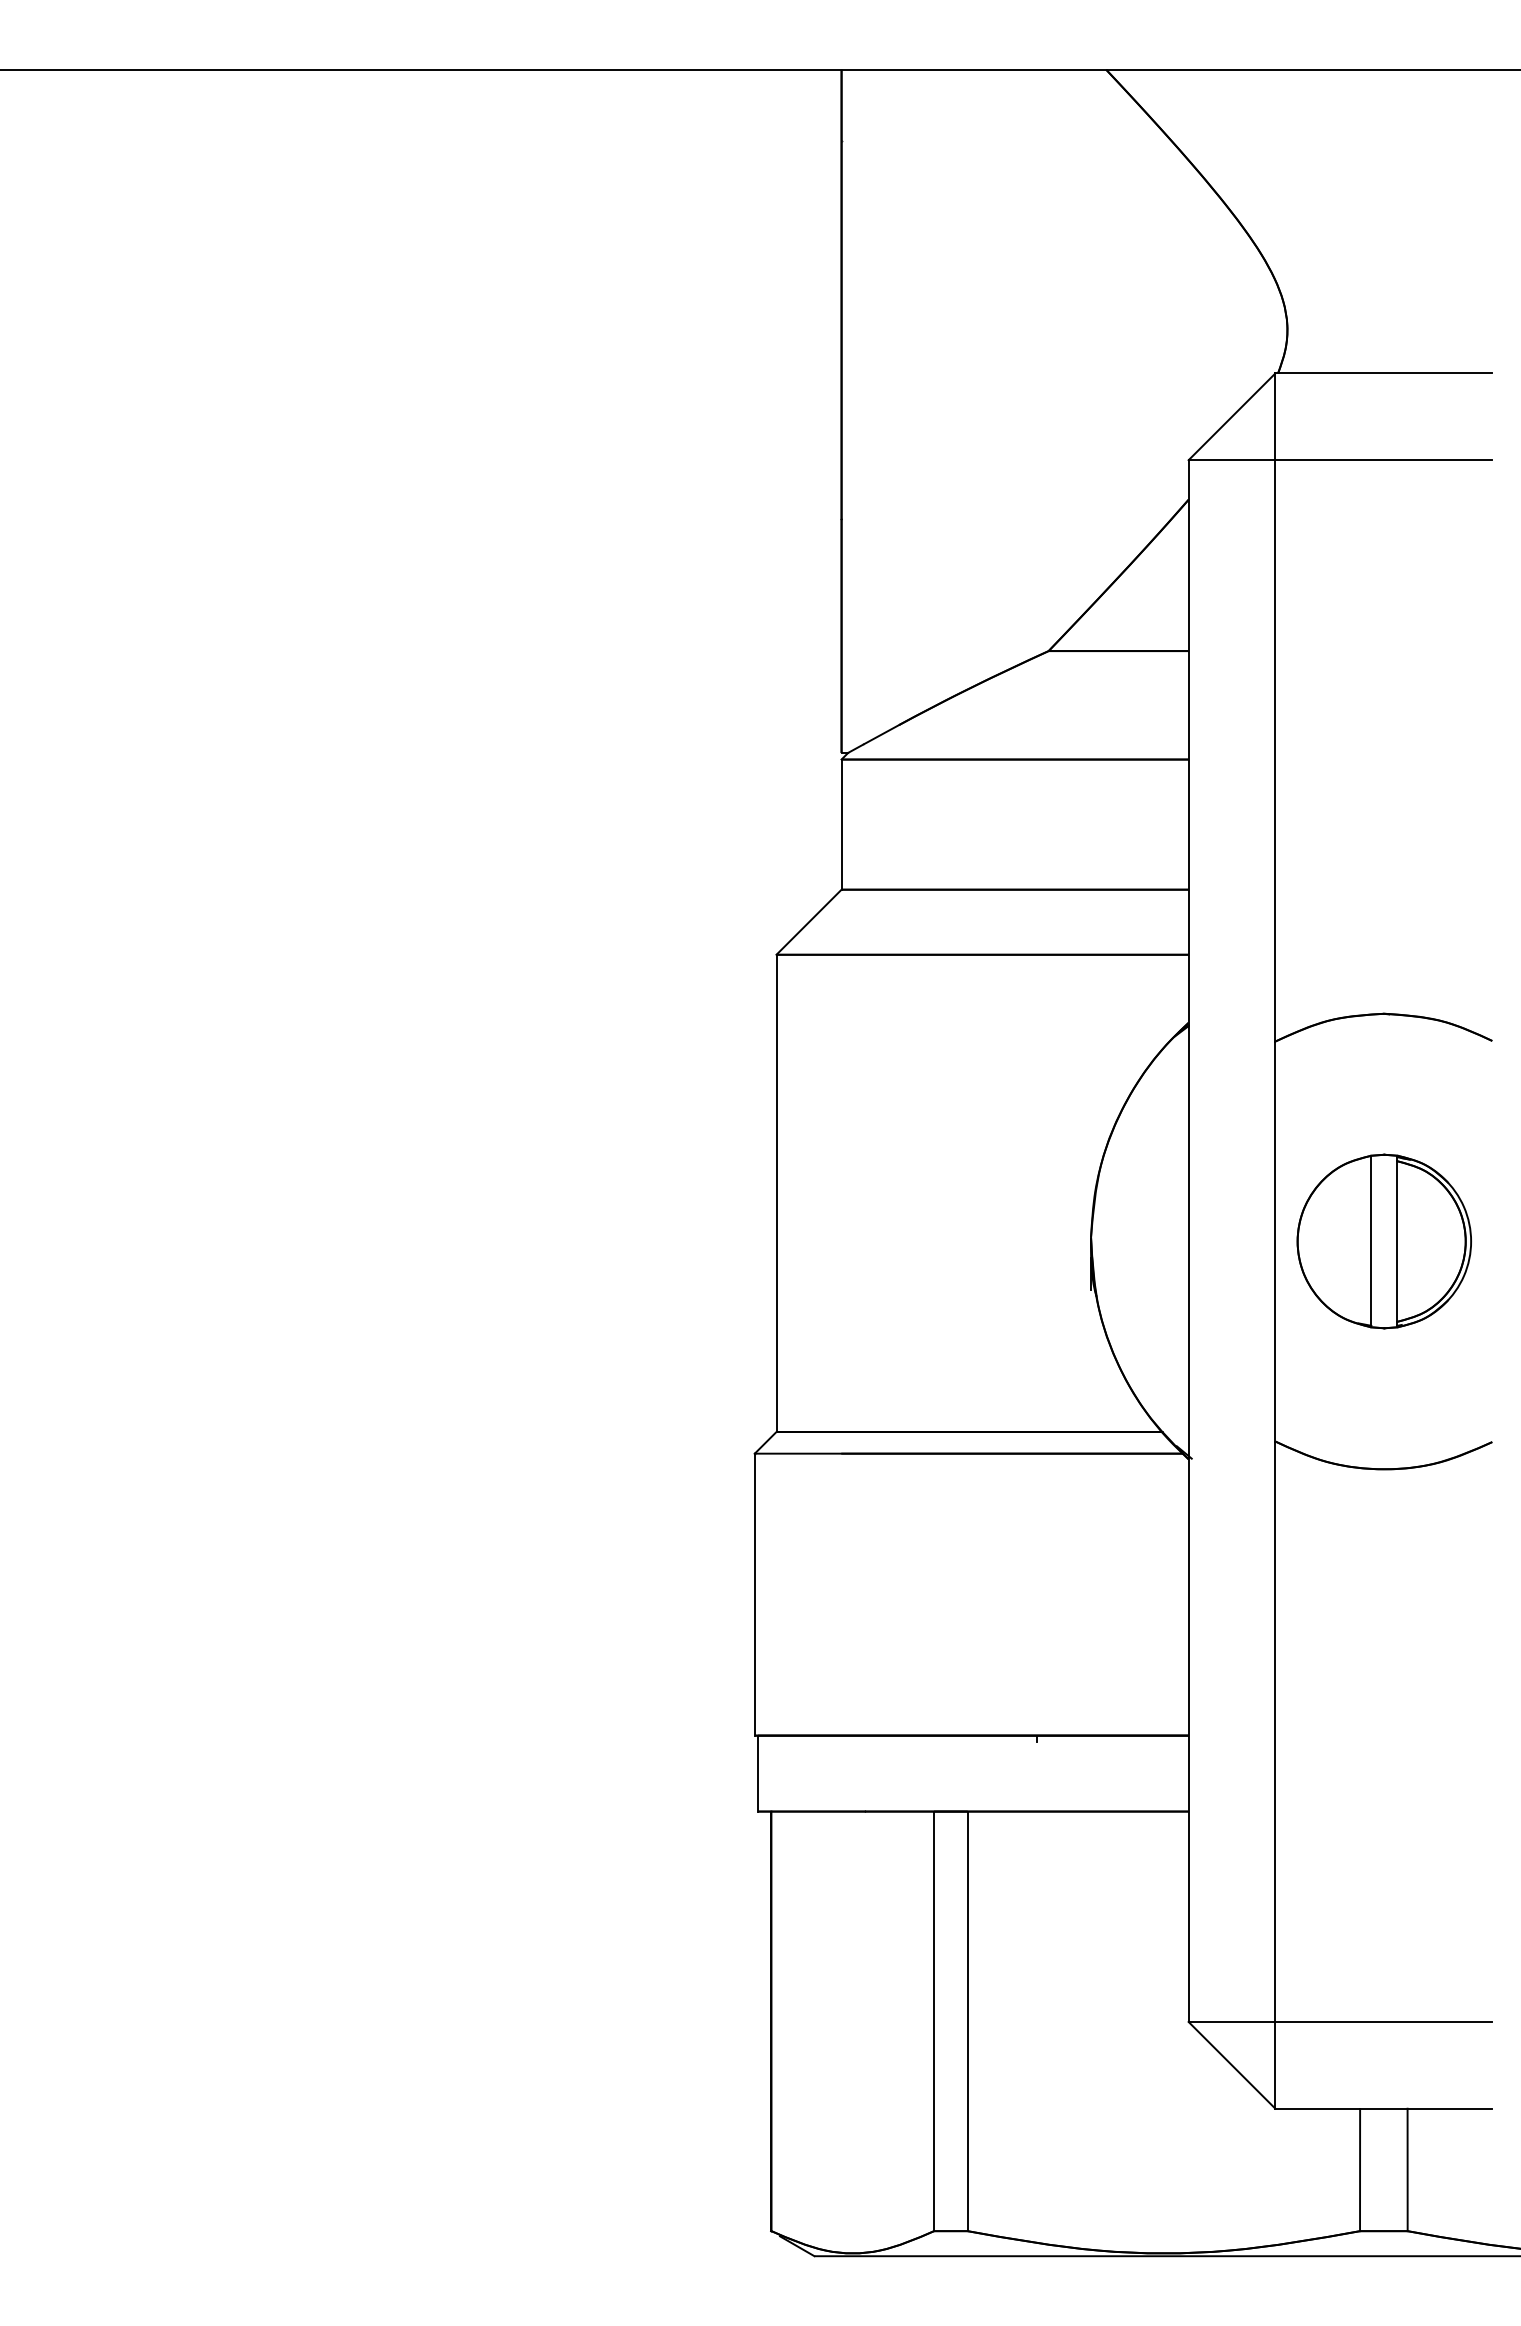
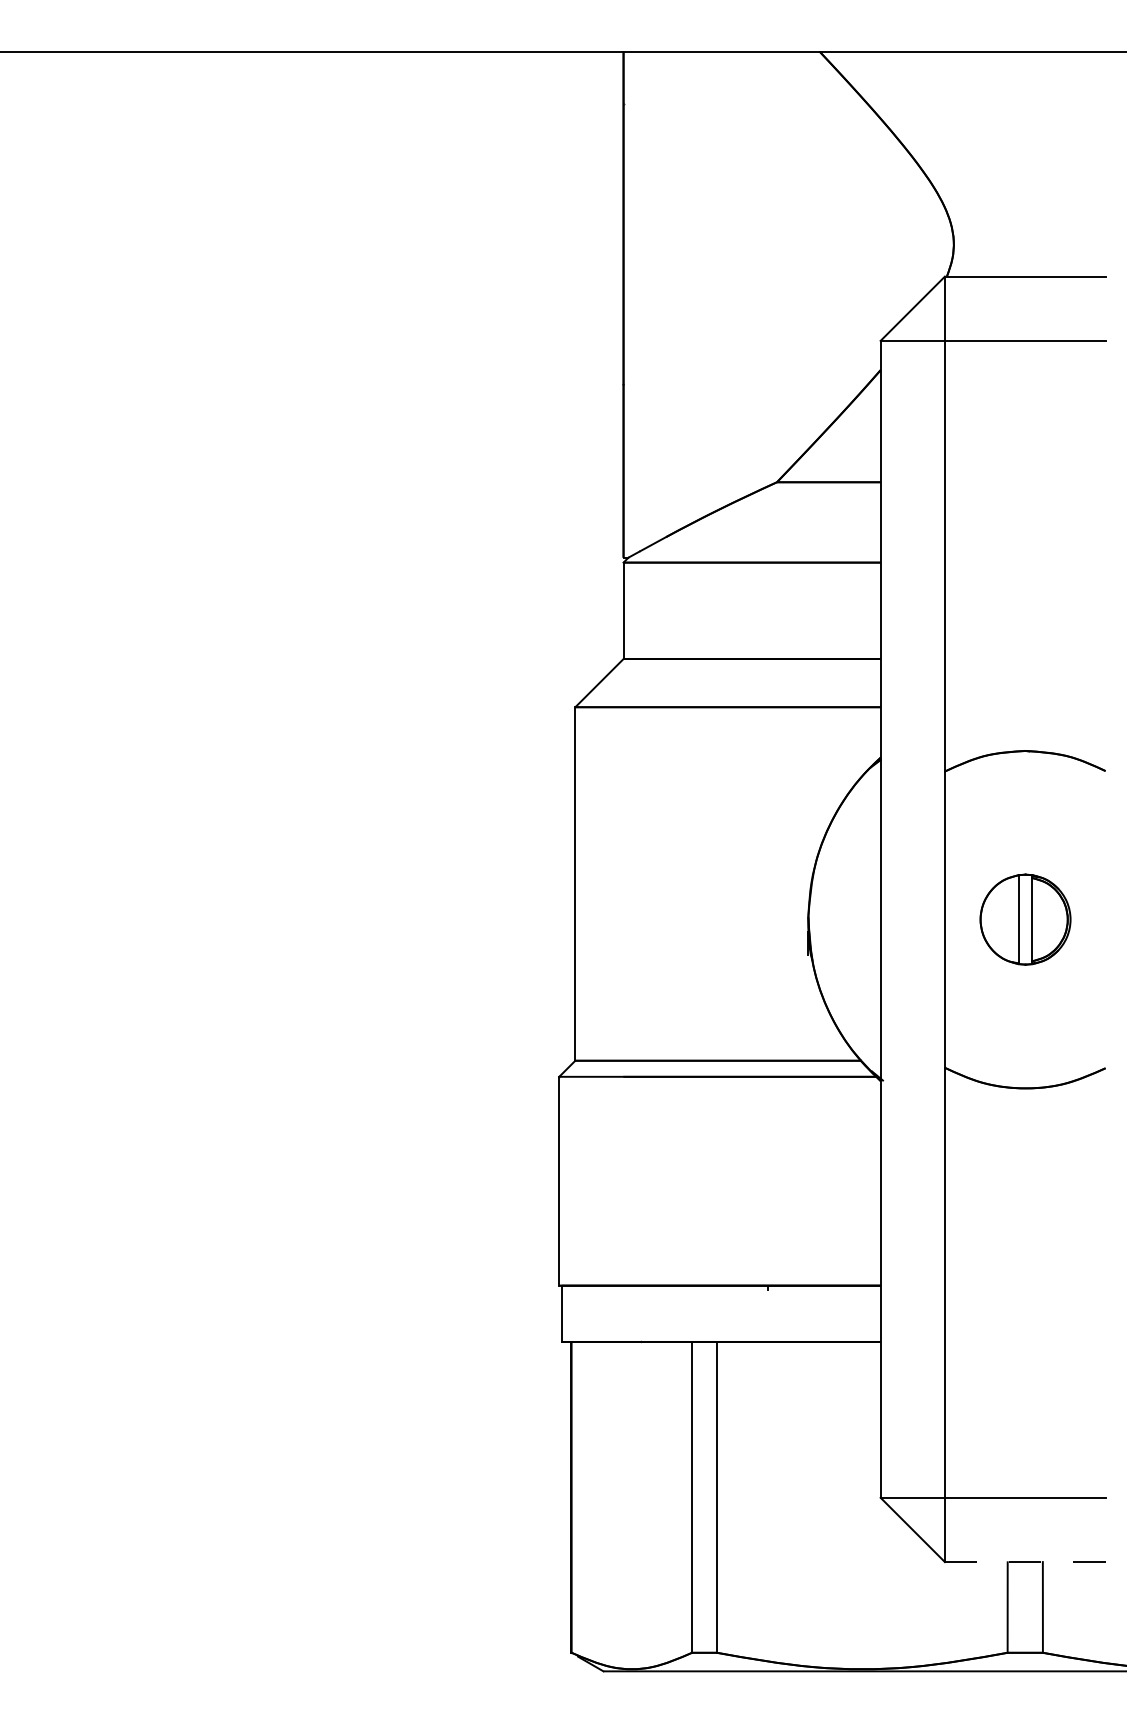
part: (1383, 1241) -> (1025, 919), size x0.7
line: (1384, 2108) -> (1025, 1561), solid -> dashed

